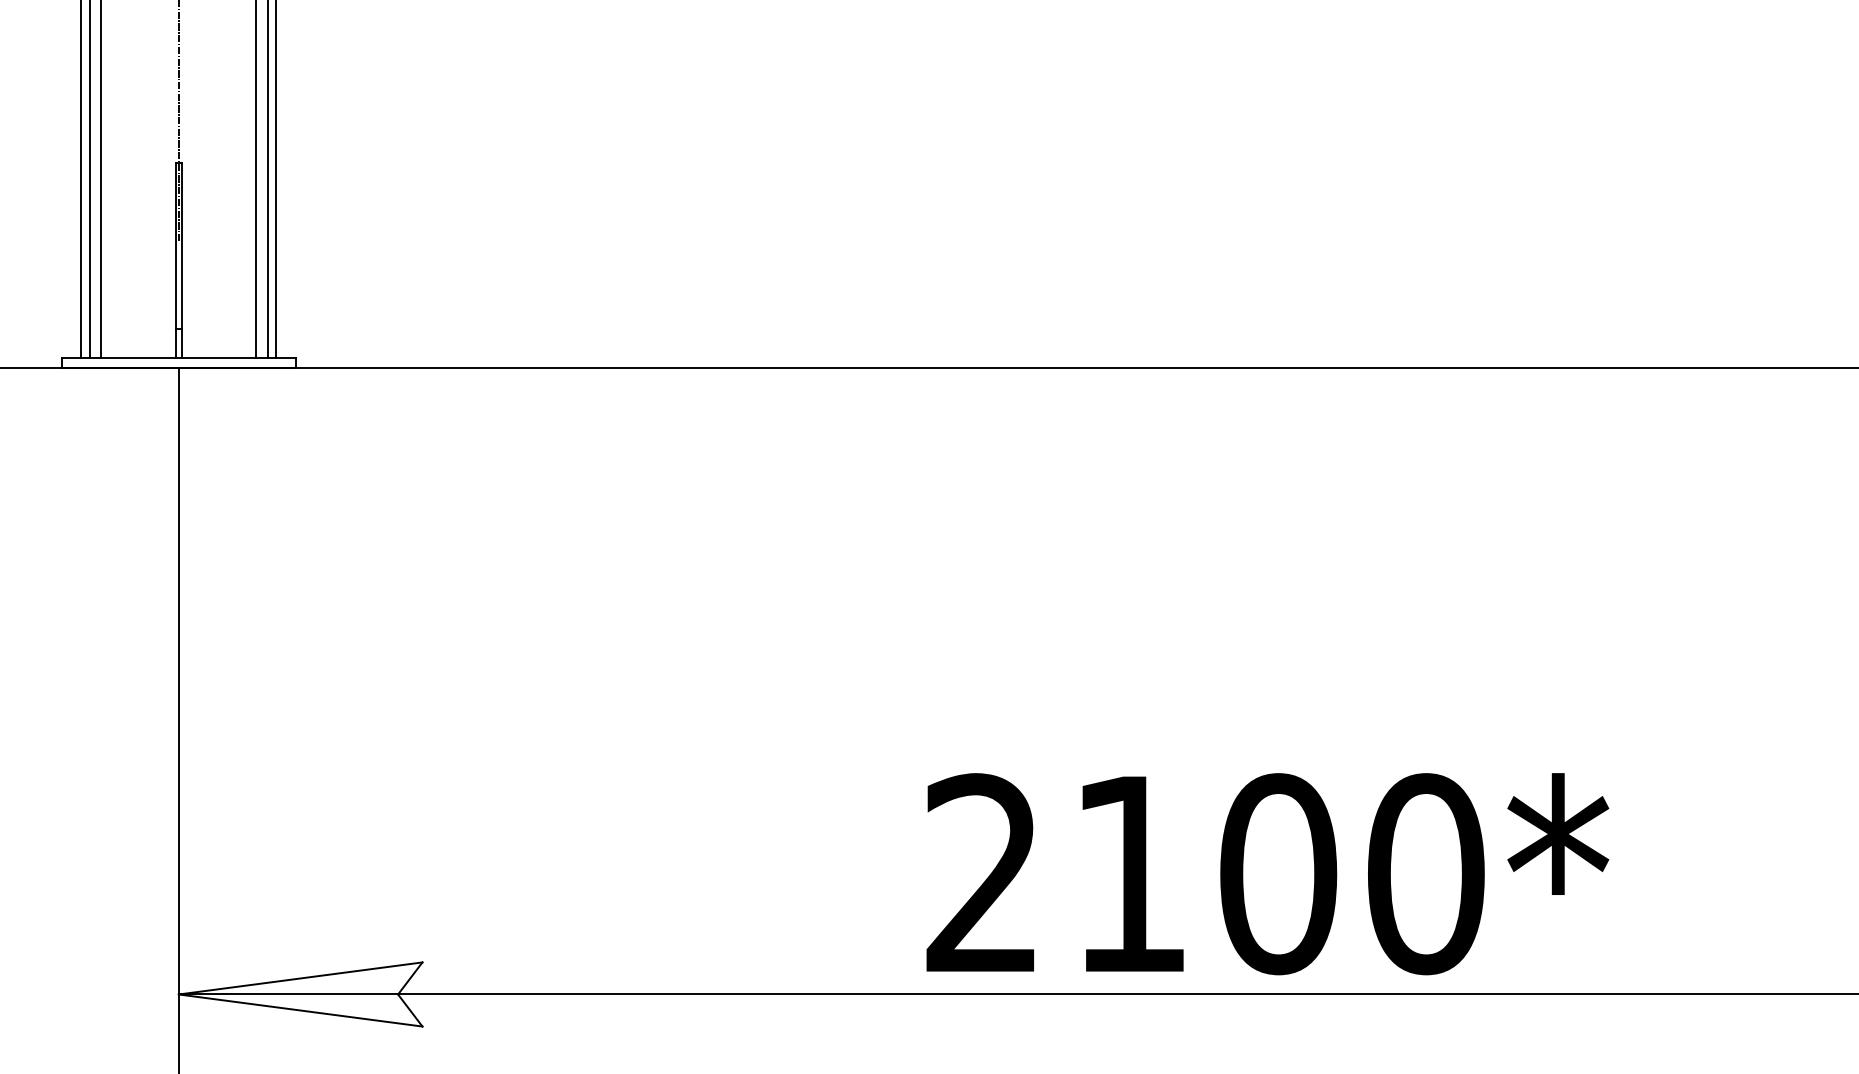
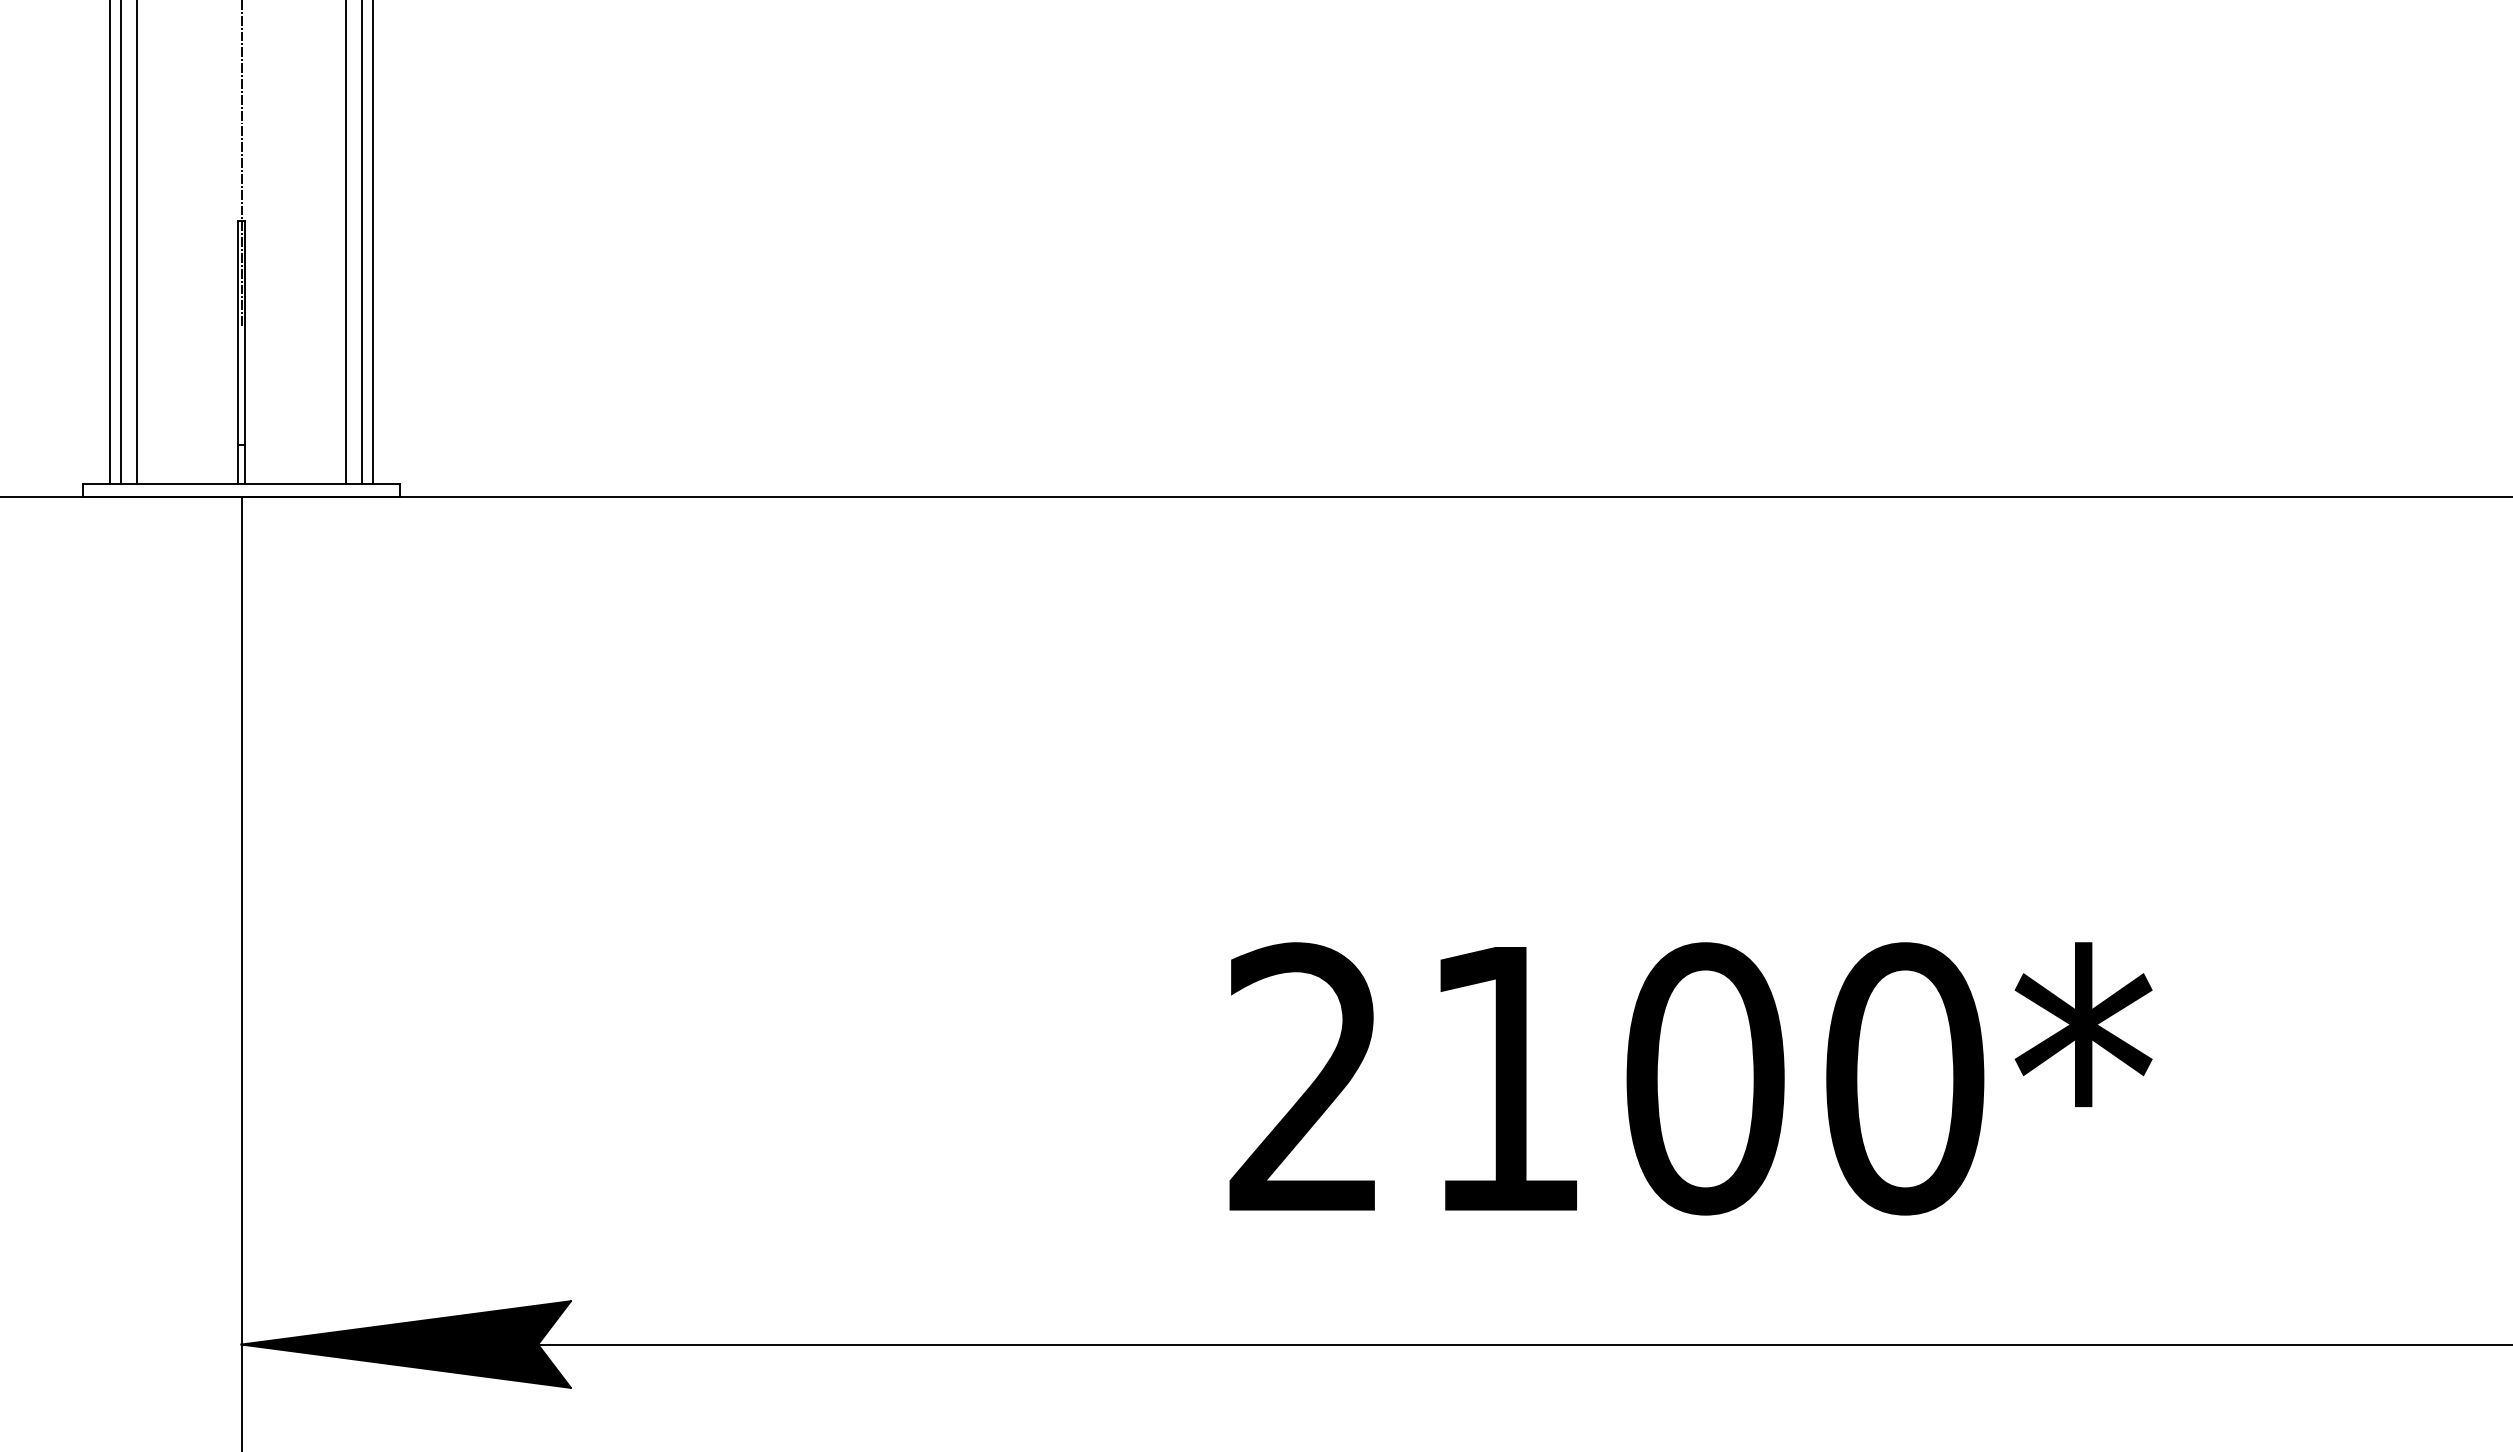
text: (1267, 873) -> (1690, 1078), moved
fill: (300, 994) -> (405, 1344), added

